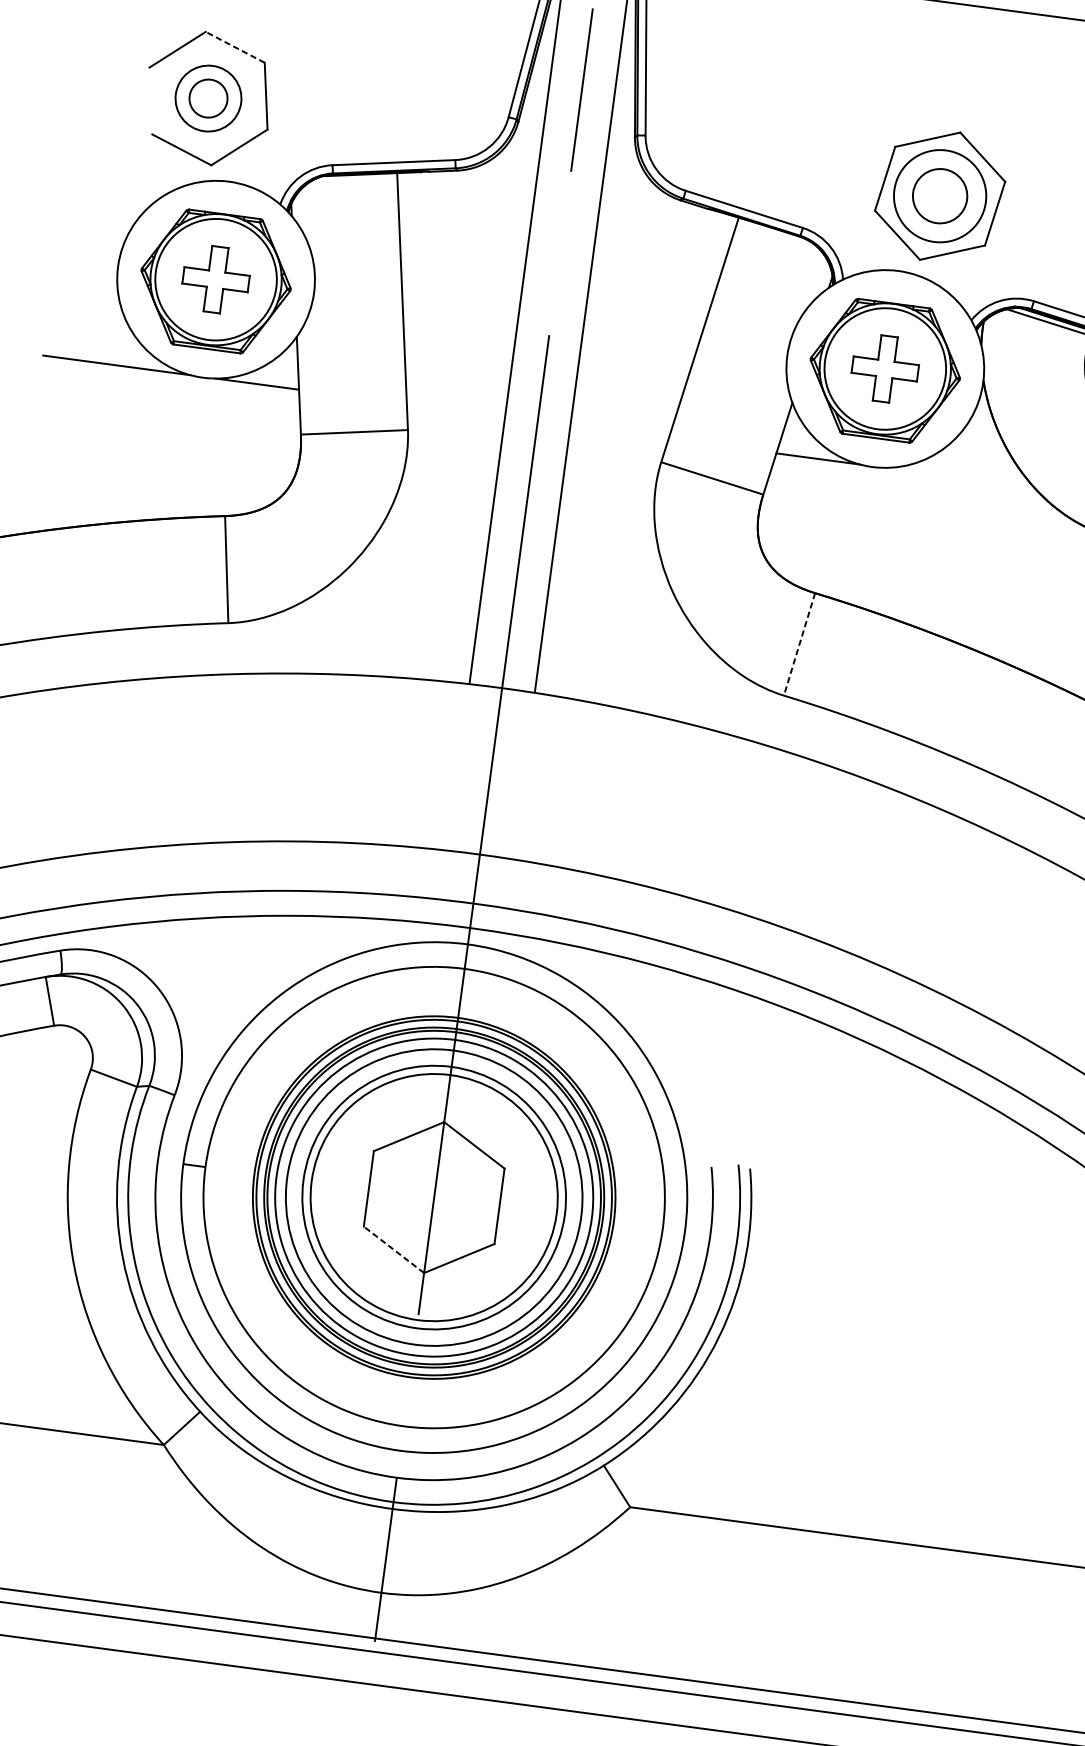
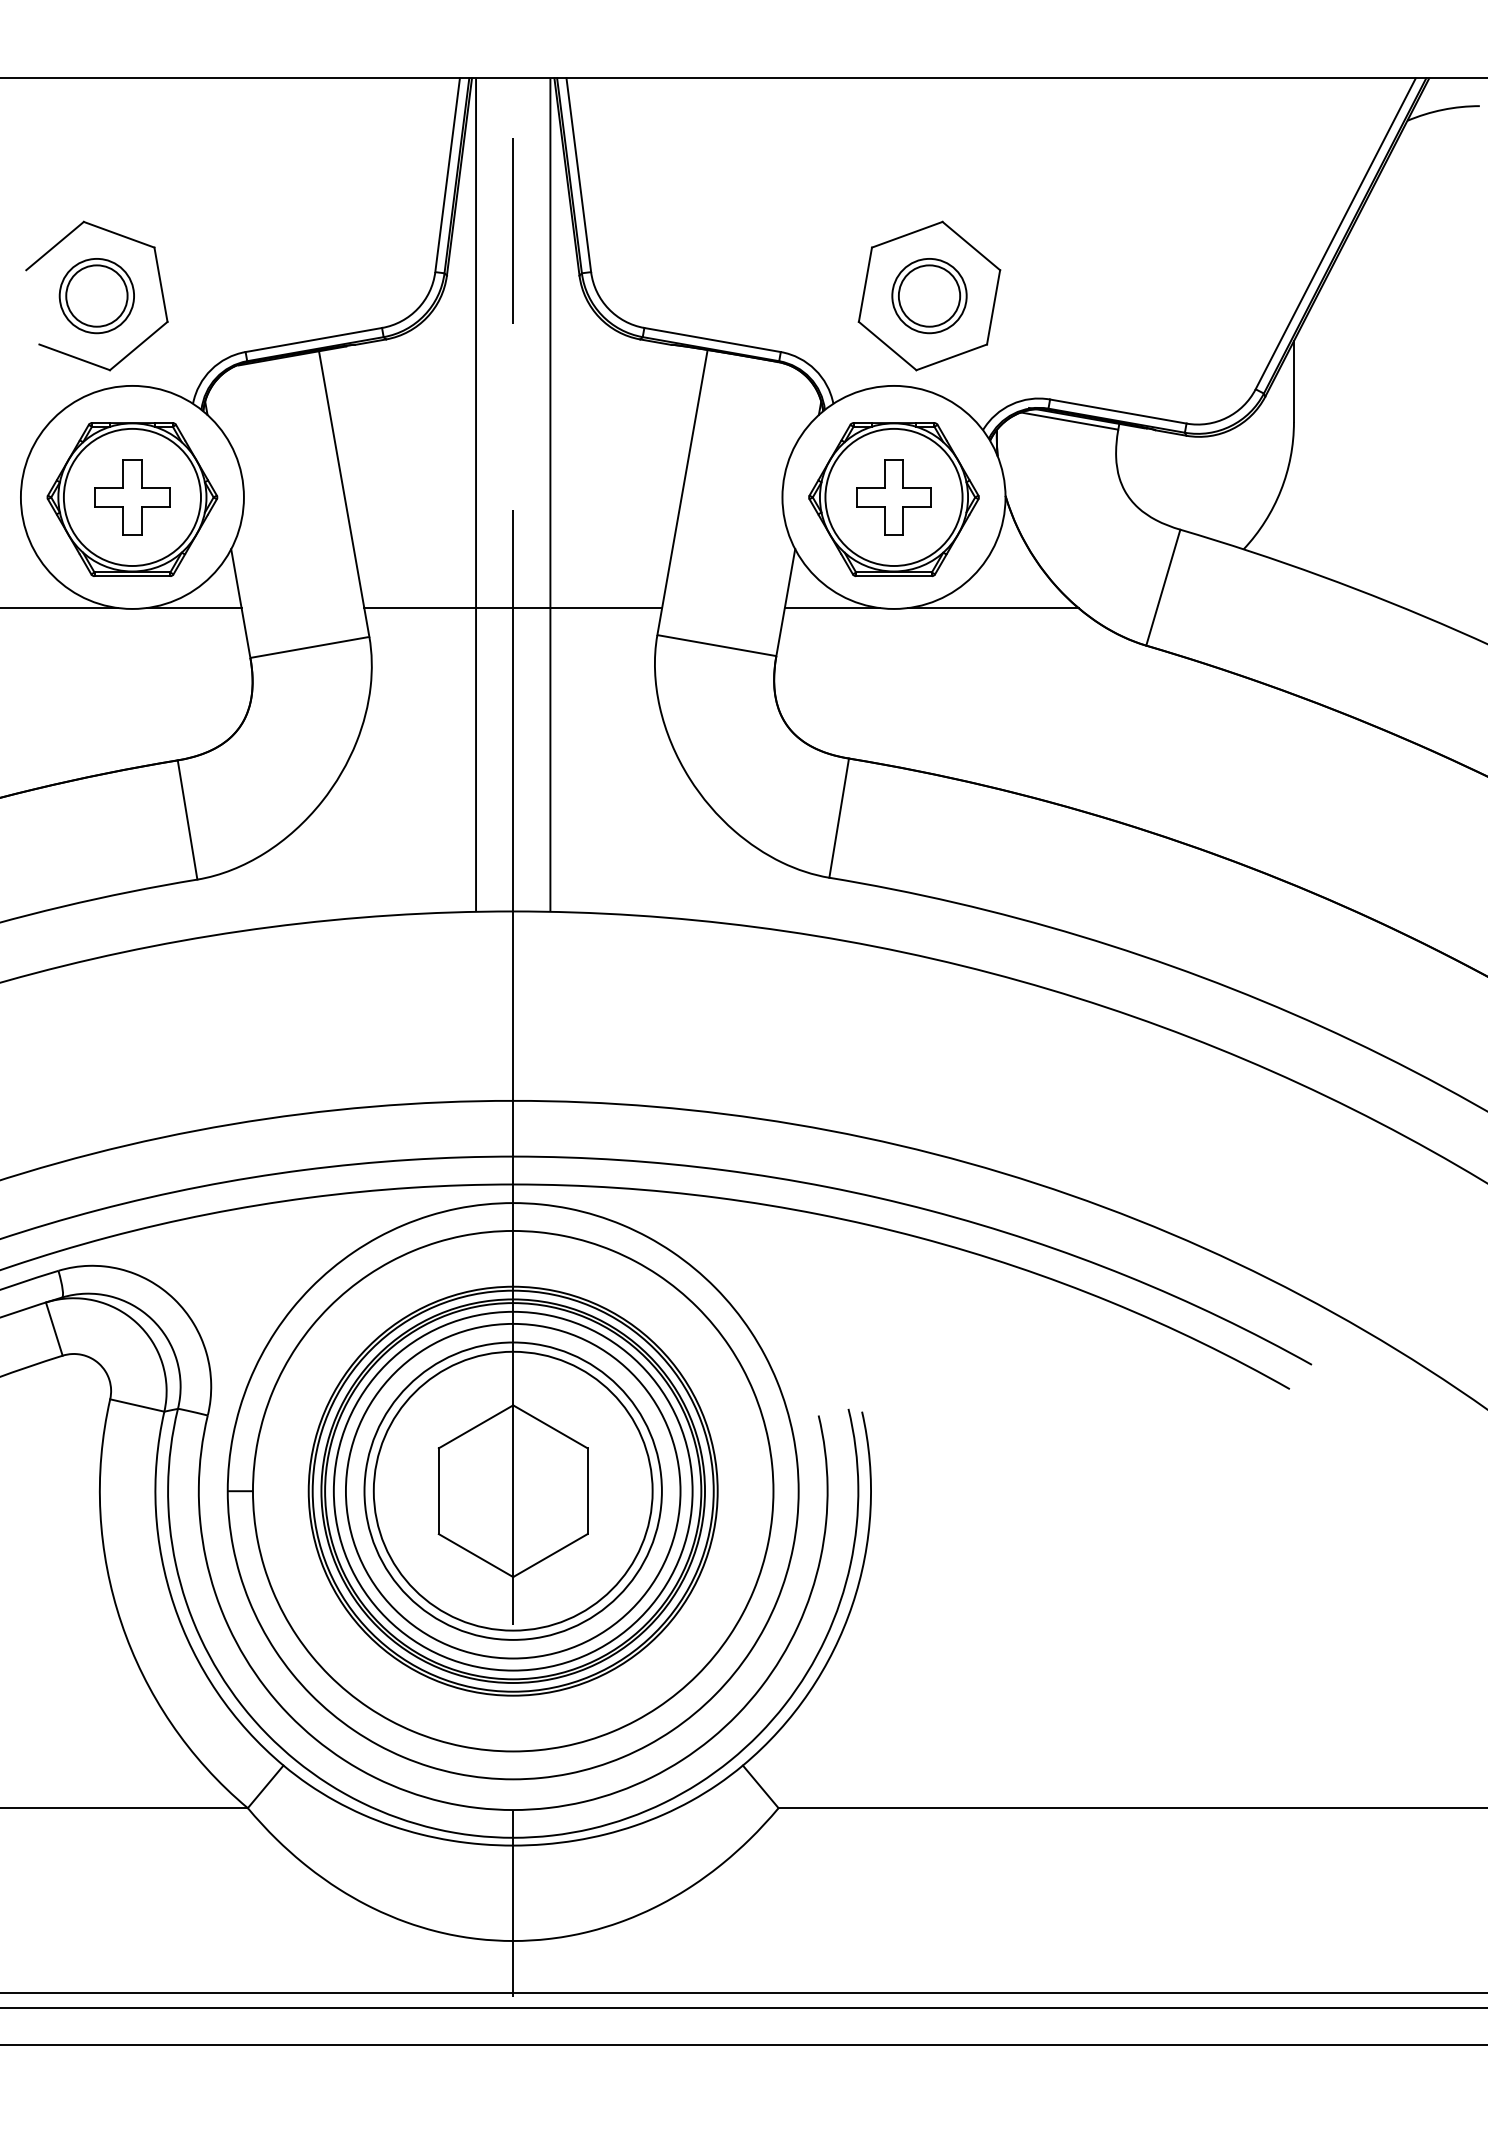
line: (235, 47) -> (119, 234), dashed -> solid
circle: (208, 98) -> (96, 295), size x1.43
circle: (940, 195) -> (929, 295), size x0.71
line: (537, 421) -> (513, 608), added
line: (959, 478) -> (993, 608), added
line: (799, 644) -> (839, 818), dashed -> solid
line: (394, 1249) -> (476, 1555), dashed -> solid

